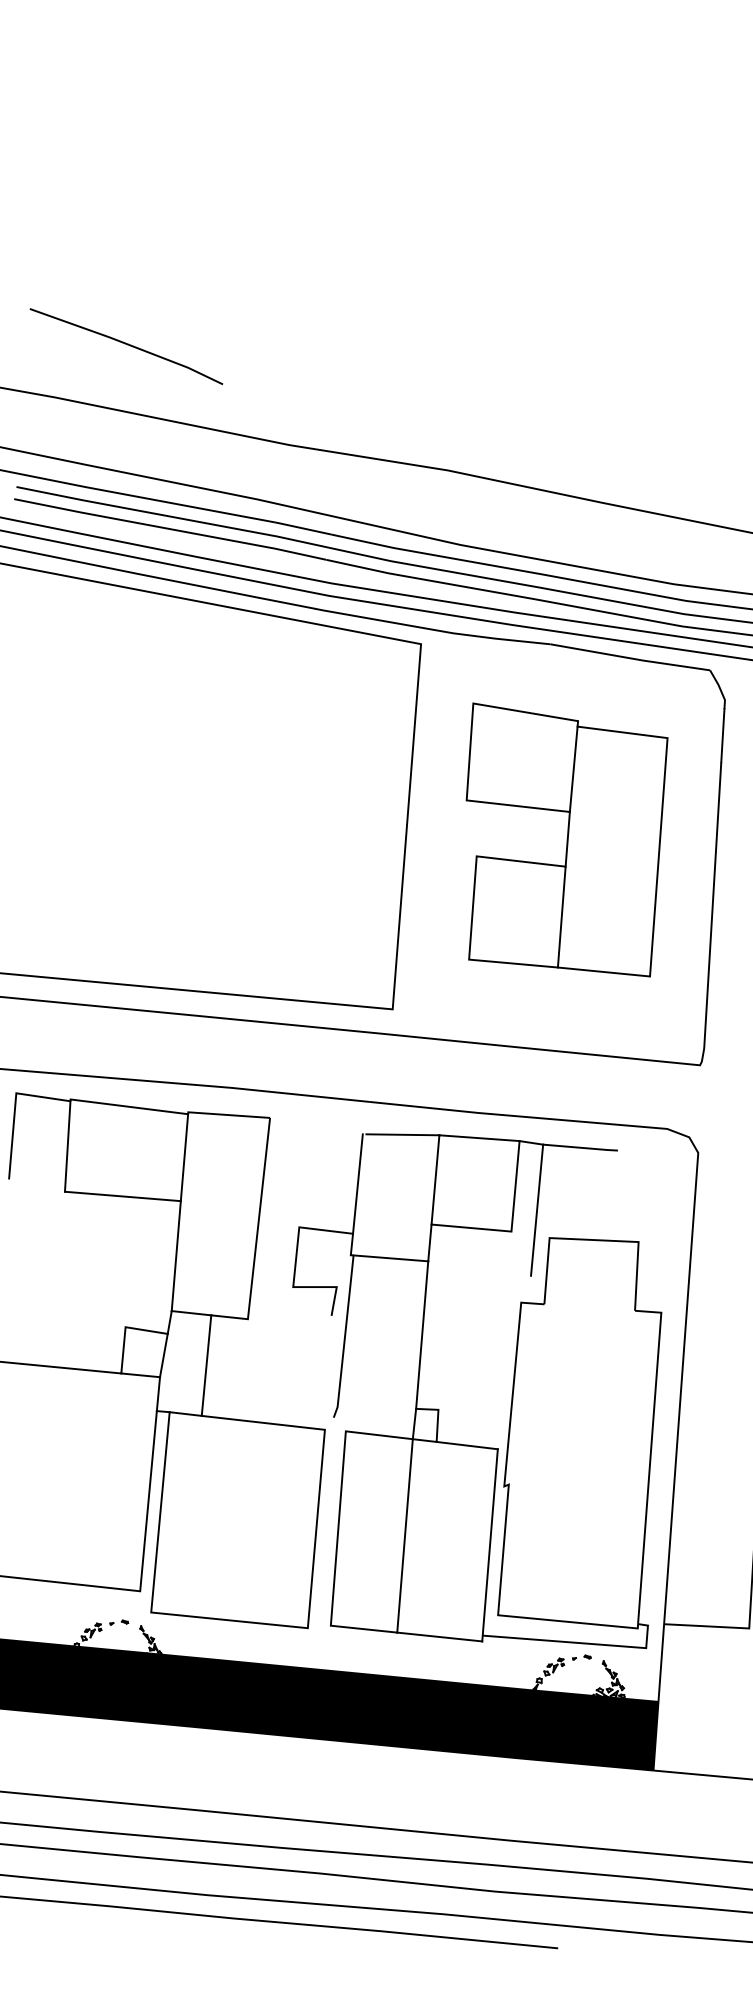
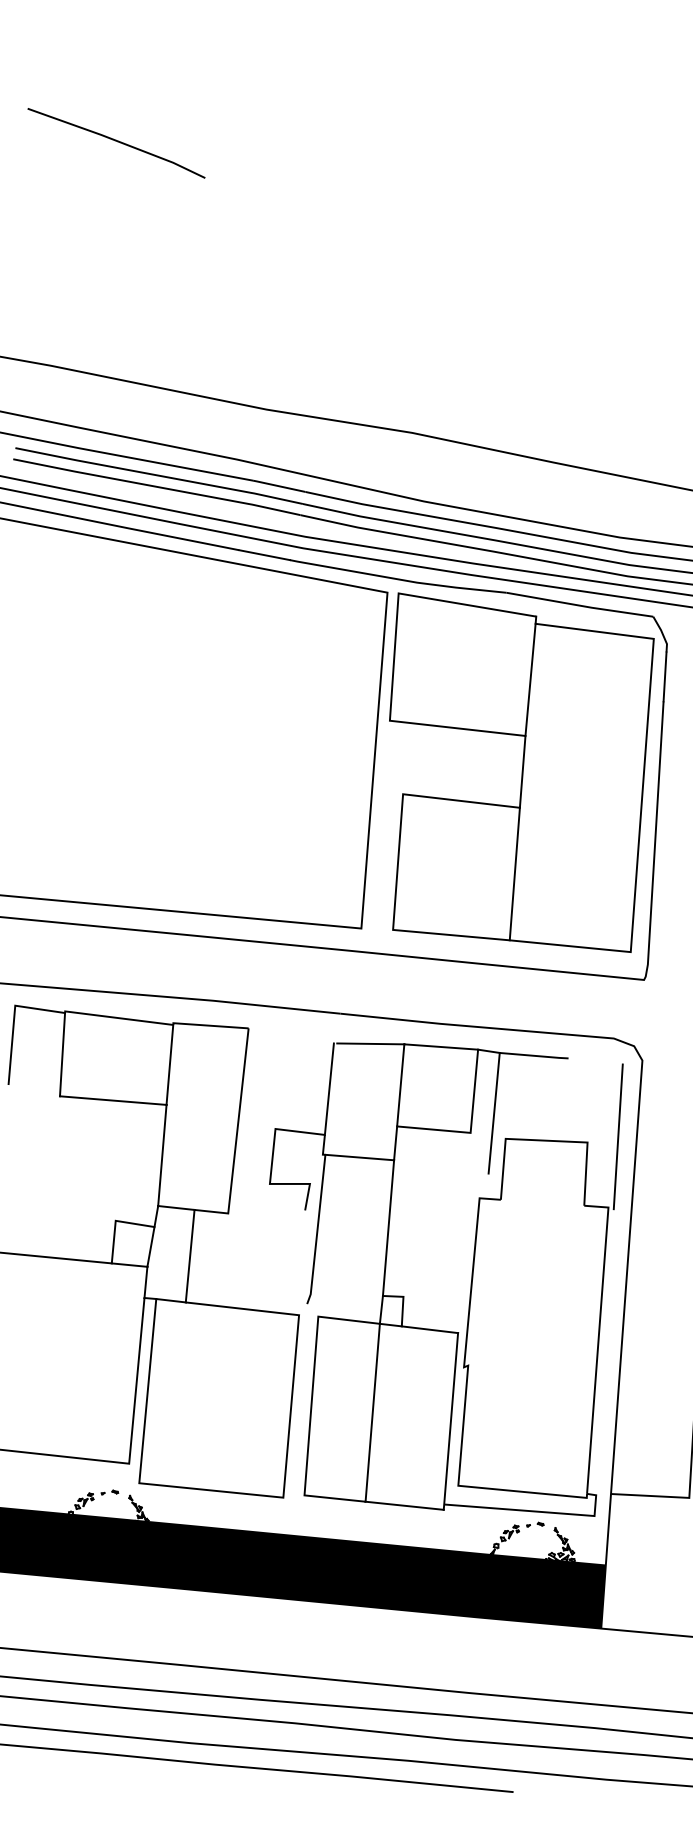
line: (127, 345) -> (117, 142), moved
part: (566, 839) -> (521, 772), size x1.43
line: (671, 1235) -> (617, 1136), added

